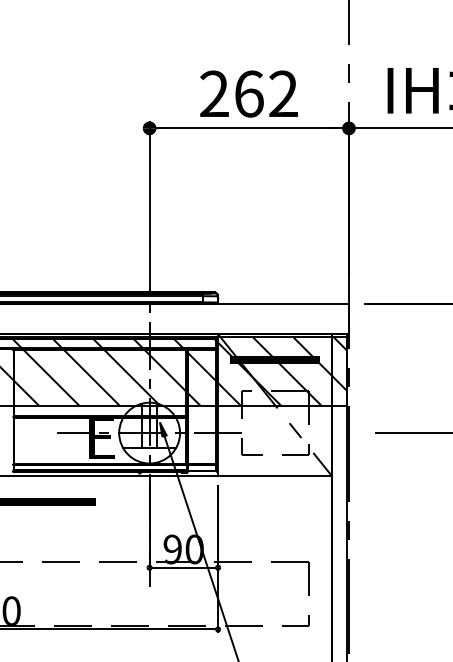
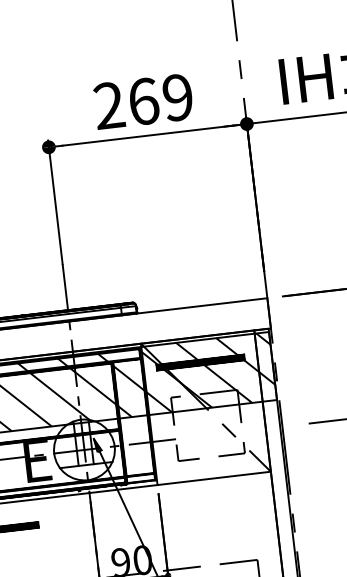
text: (283, 94) -> (177, 98), 262 -> 269

